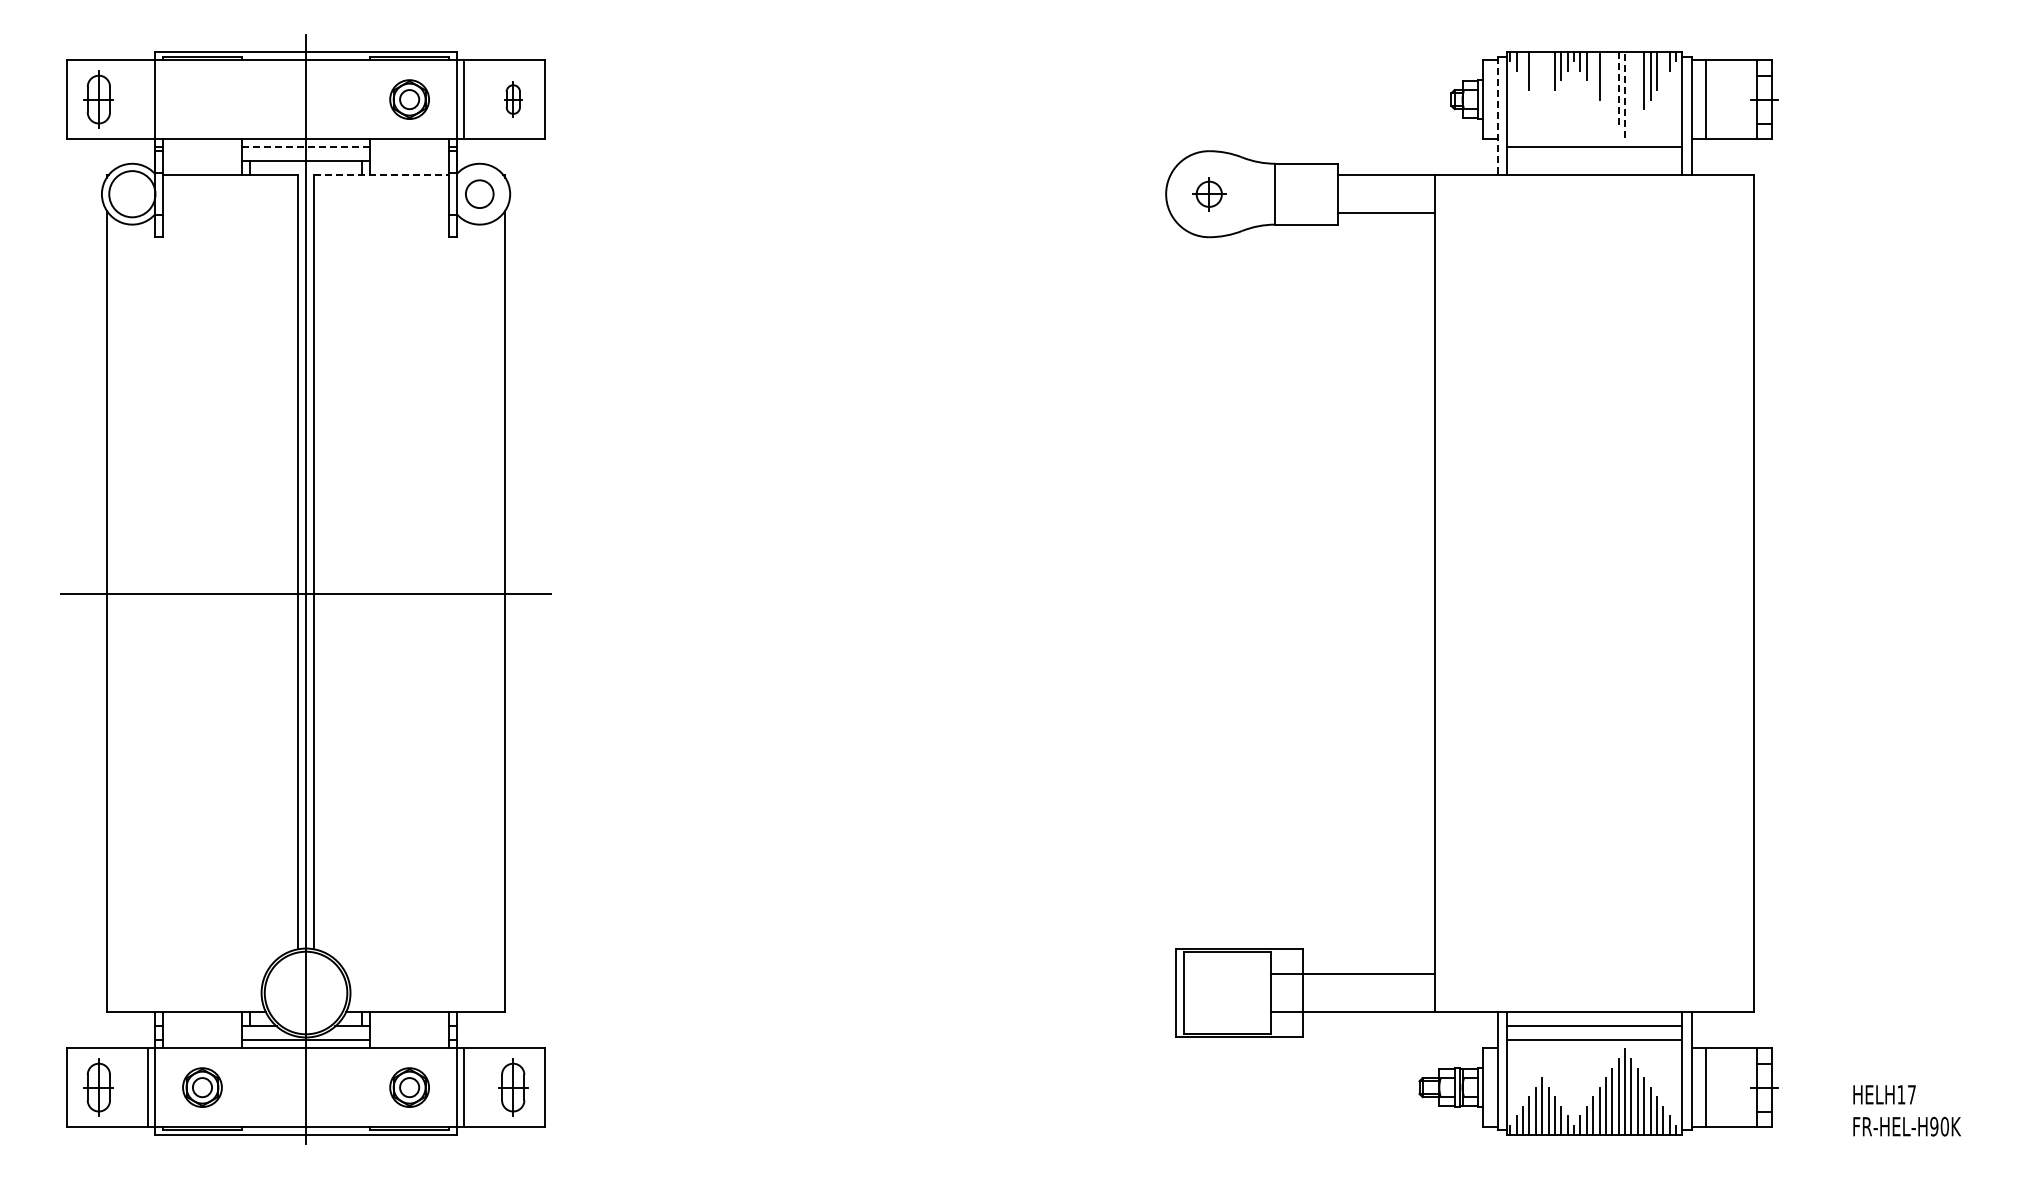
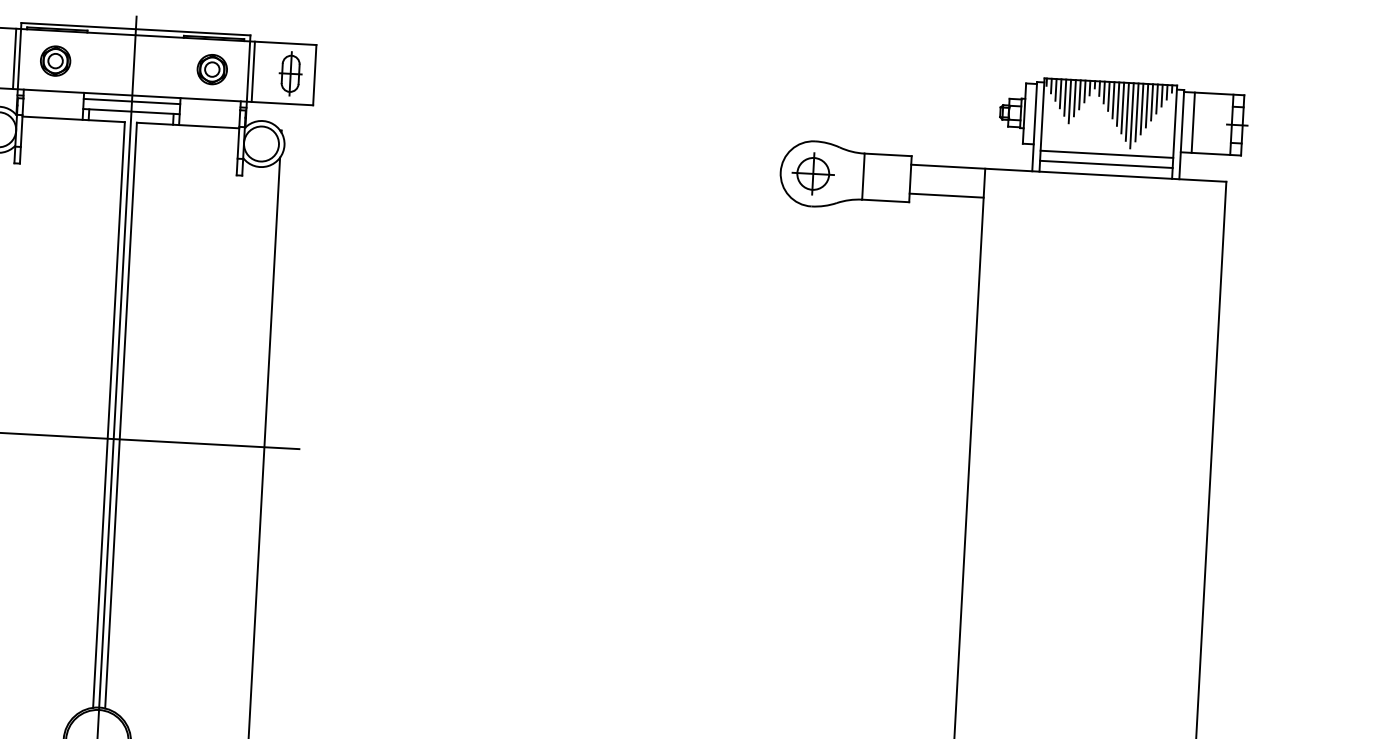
line: (1523, 65) -> (1056, 89), added
line: (1663, 65) -> (1162, 95), added
line: (1593, 70) -> (1109, 96), added
line: (1535, 75) -> (1065, 97), added
line: (1548, 75) -> (1074, 98), added
line: (1542, 80) -> (1070, 101), added
line: (1605, 80) -> (1117, 104), added
line: (1612, 84) -> (1122, 107), added
line: (1637, 84) -> (1141, 108), added
line: (1631, 89) -> (1137, 112), added
line: (1618, 90) -> (1127, 112), dashed -> solid
line: (1625, 94) -> (1132, 115), dashed -> solid
line: (148, 99) -> (14, 58), added
part: (202, 99) -> (55, 61), added
part: (513, 99) -> (290, 73), size x1.67
line: (1497, 116) -> (1034, 126), dashed -> solid
line: (306, 147) -> (132, 101), dashed -> solid
line: (1594, 160) -> (1106, 164), added
line: (381, 175) -> (187, 125), dashed -> solid
circle: (479, 194) -> (261, 144), size x1.67
part: (1209, 194) -> (813, 174), size x1.67

